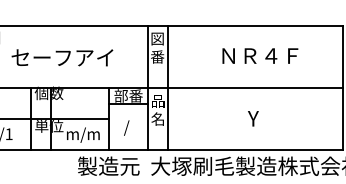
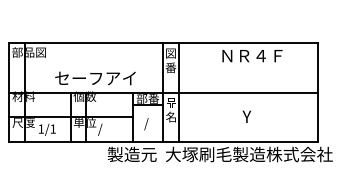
text: (260, 56) -> (252, 56), moved
text: (62, 57) -> (95, 78), moved
text: (82, 134) -> (111, 129), m/m -> /

